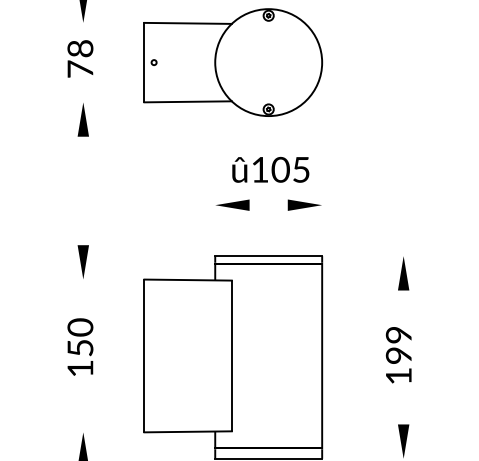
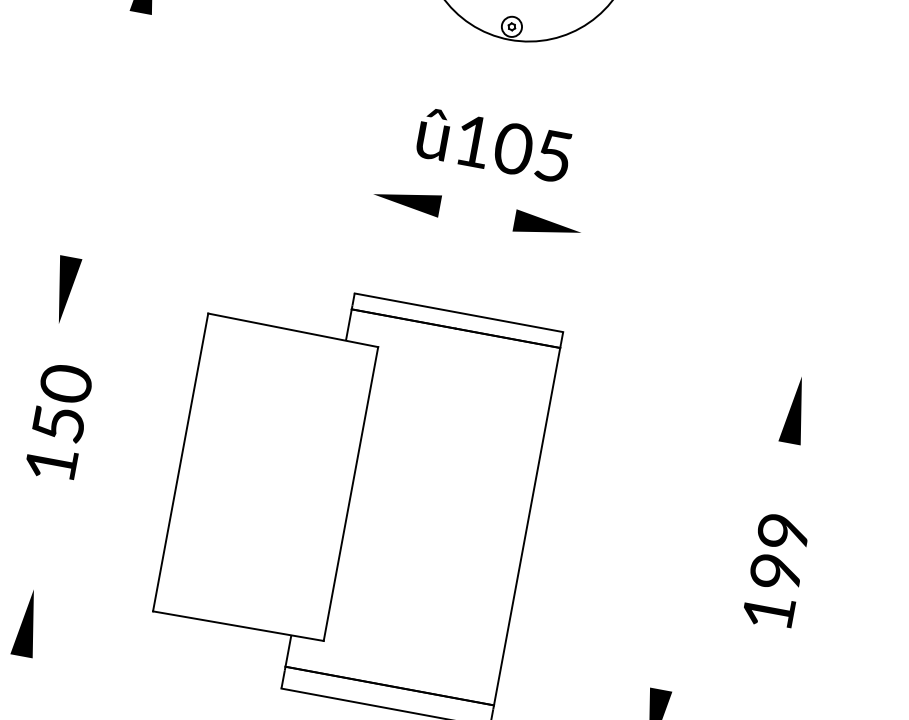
part: (82, 261) -> (63, 288), moved
part: (403, 273) -> (795, 410), moved
text: (398, 355) -> (775, 571), moved

